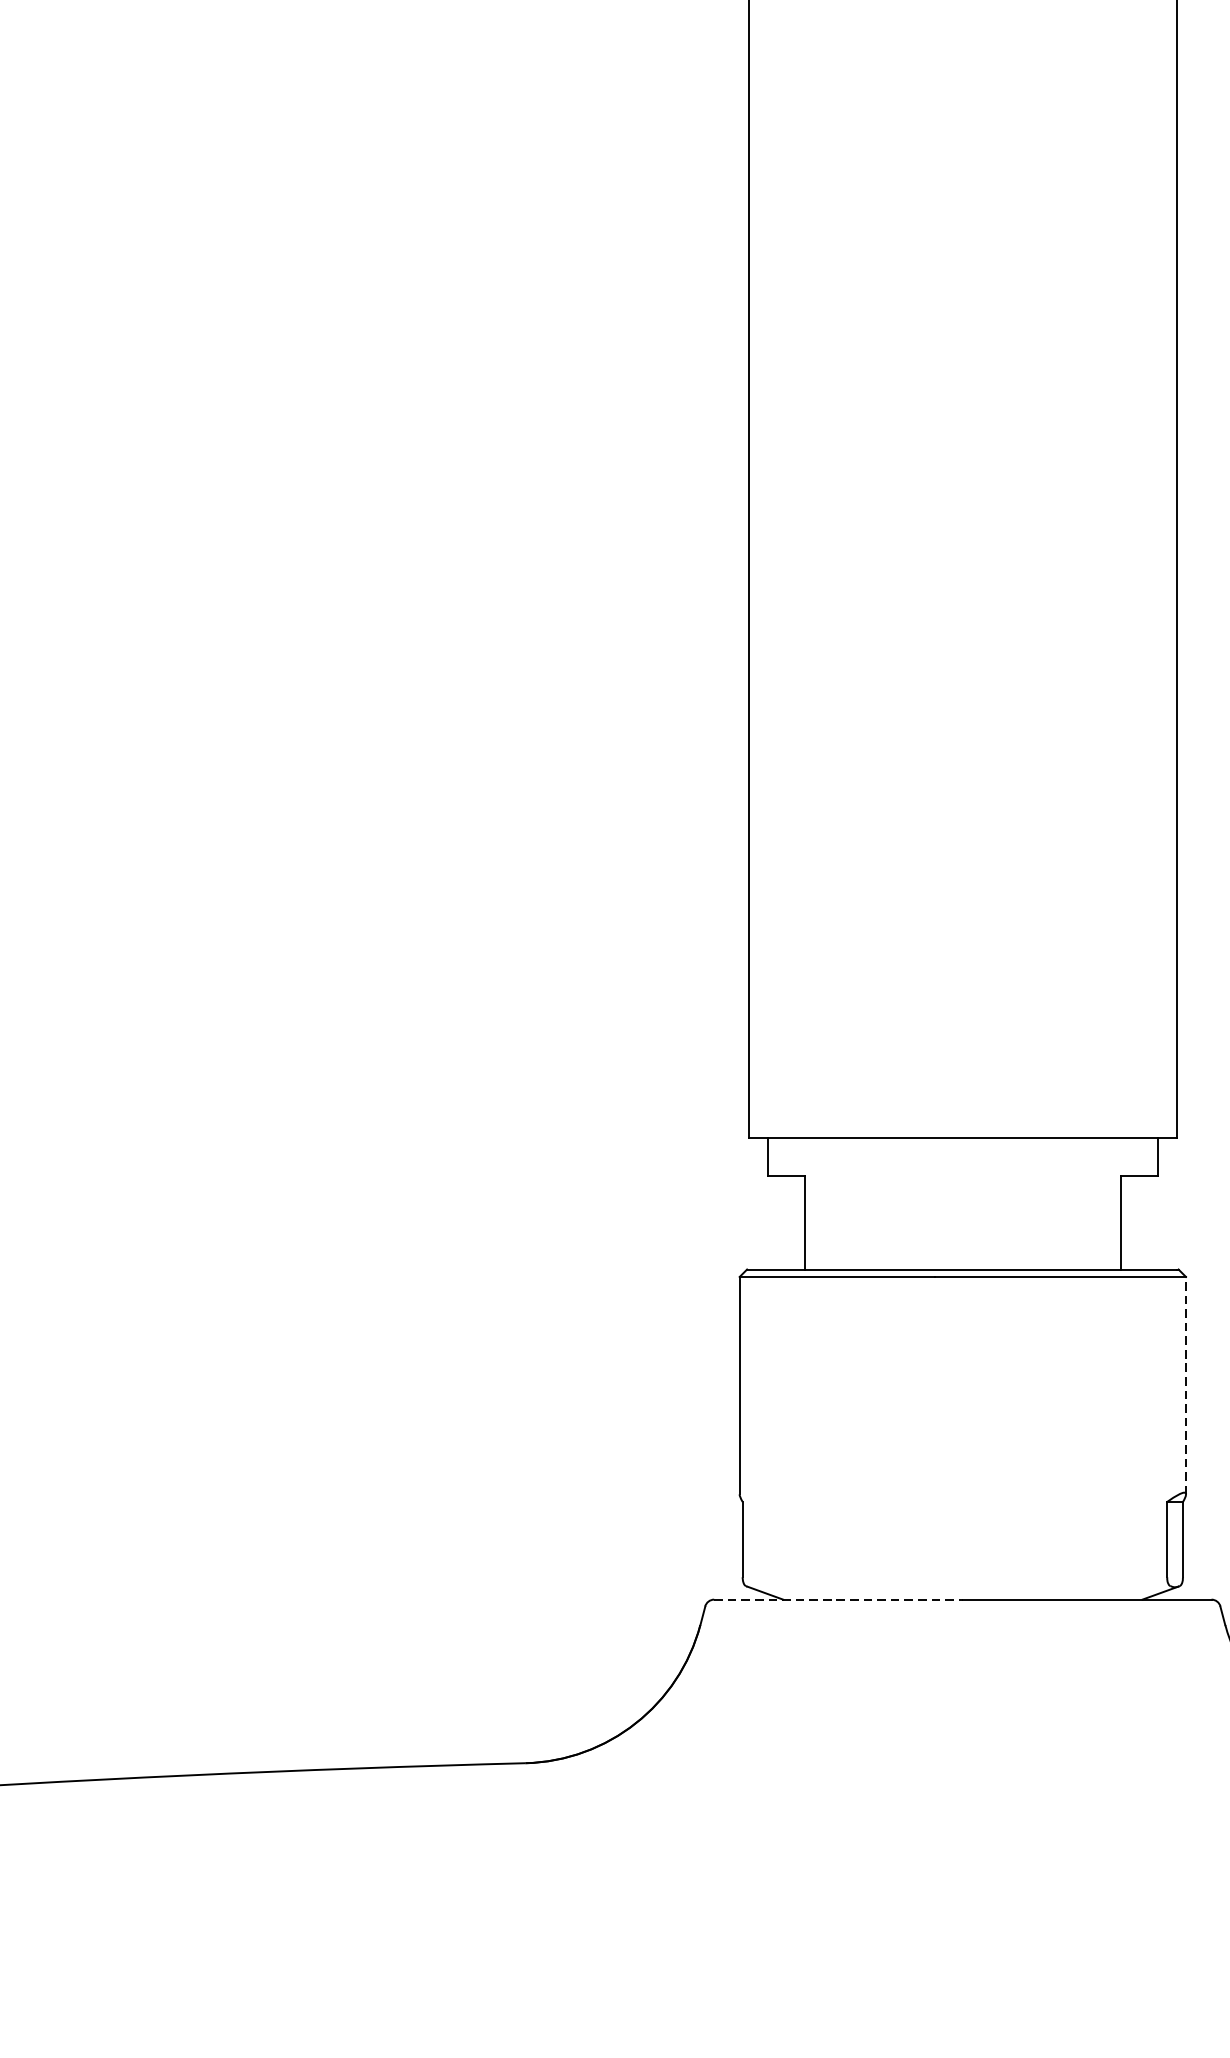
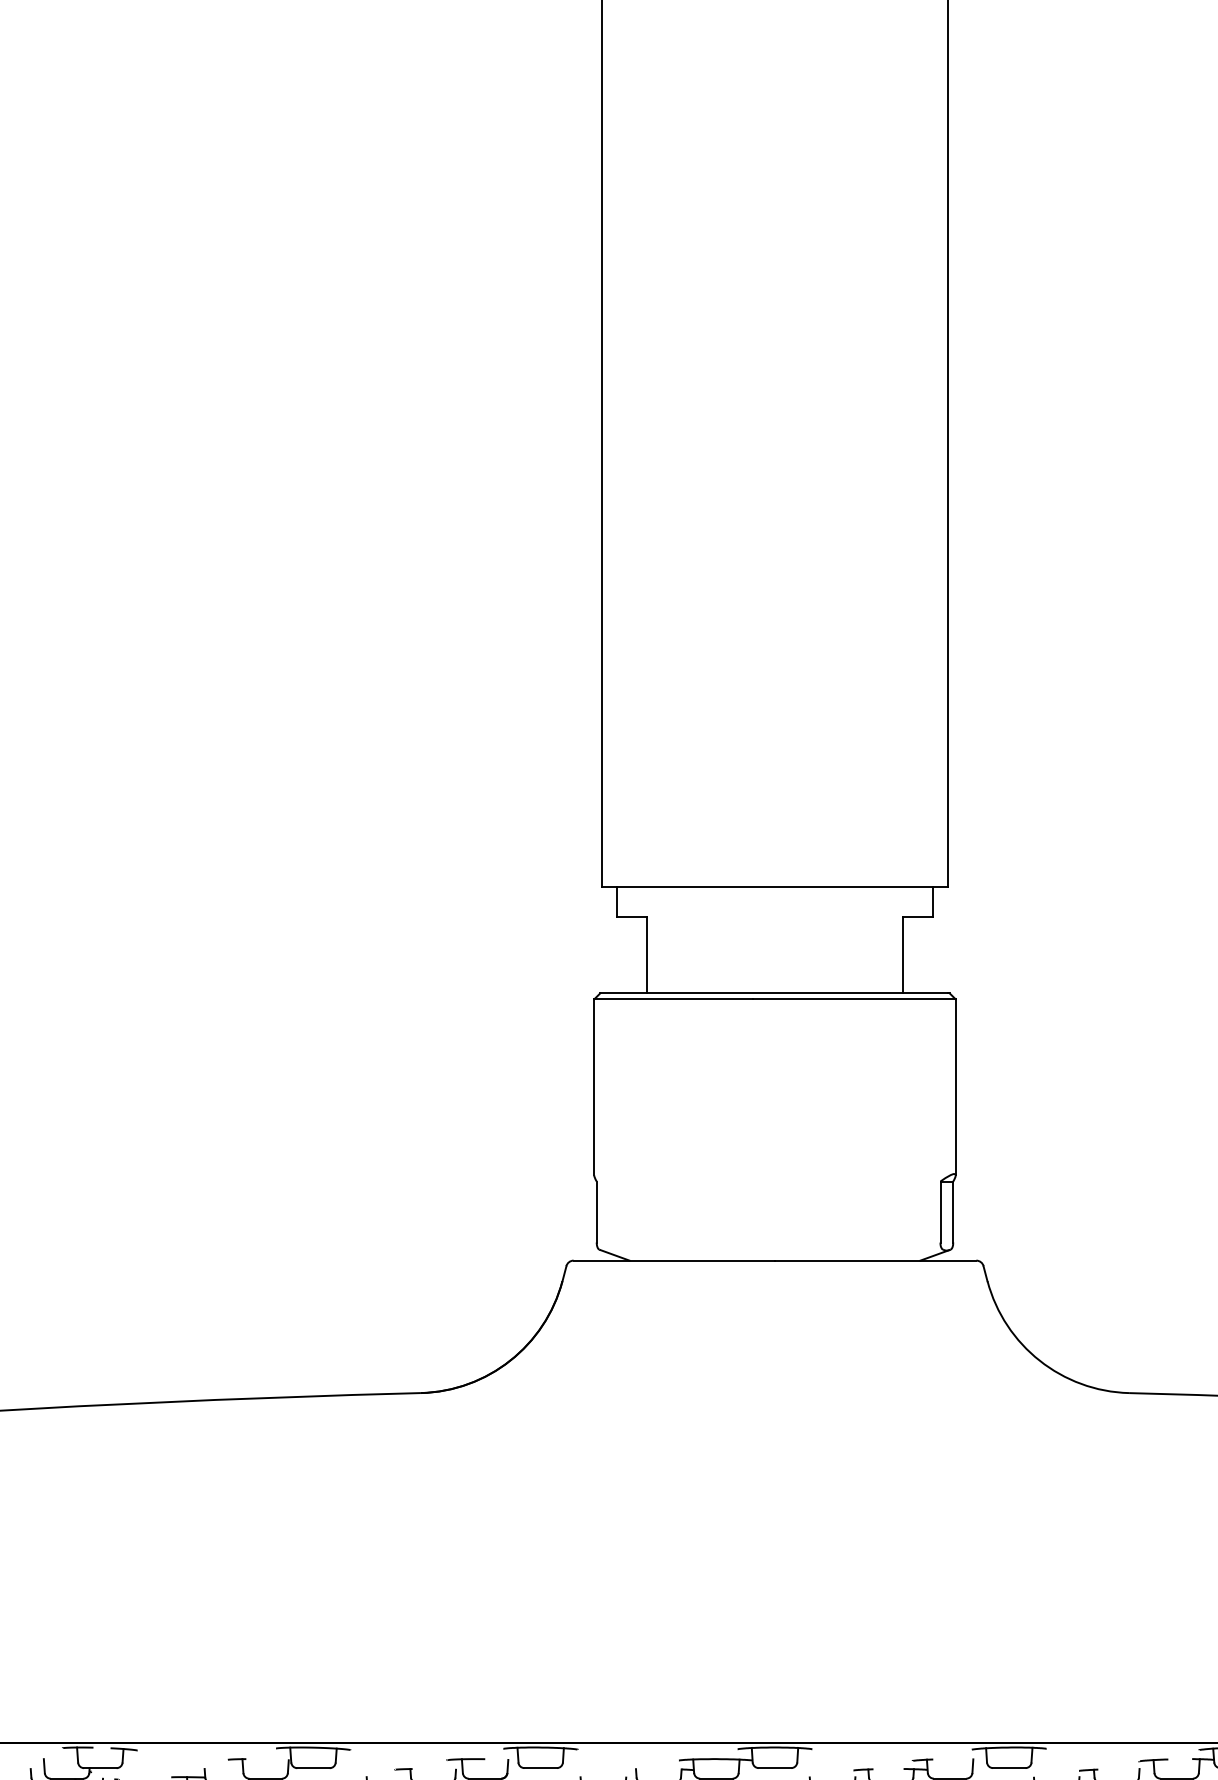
line: (1185, 1384) -> (955, 1086), dashed -> solid
line: (838, 1599) -> (674, 1260), dashed -> solid

